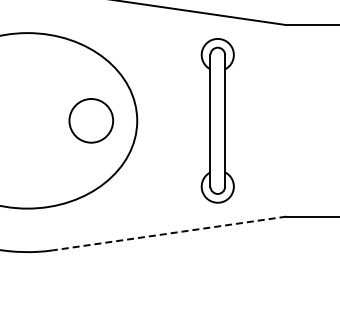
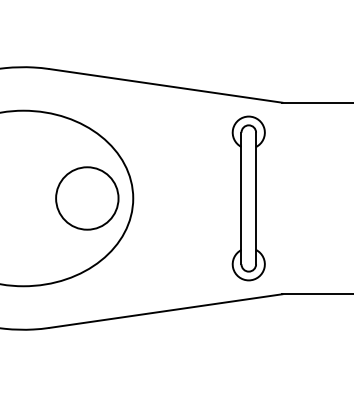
circle: (91, 120) -> (87, 198), size x1.43
part: (217, 120) -> (248, 198), moved
line: (169, 233) -> (165, 311), dashed -> solid

